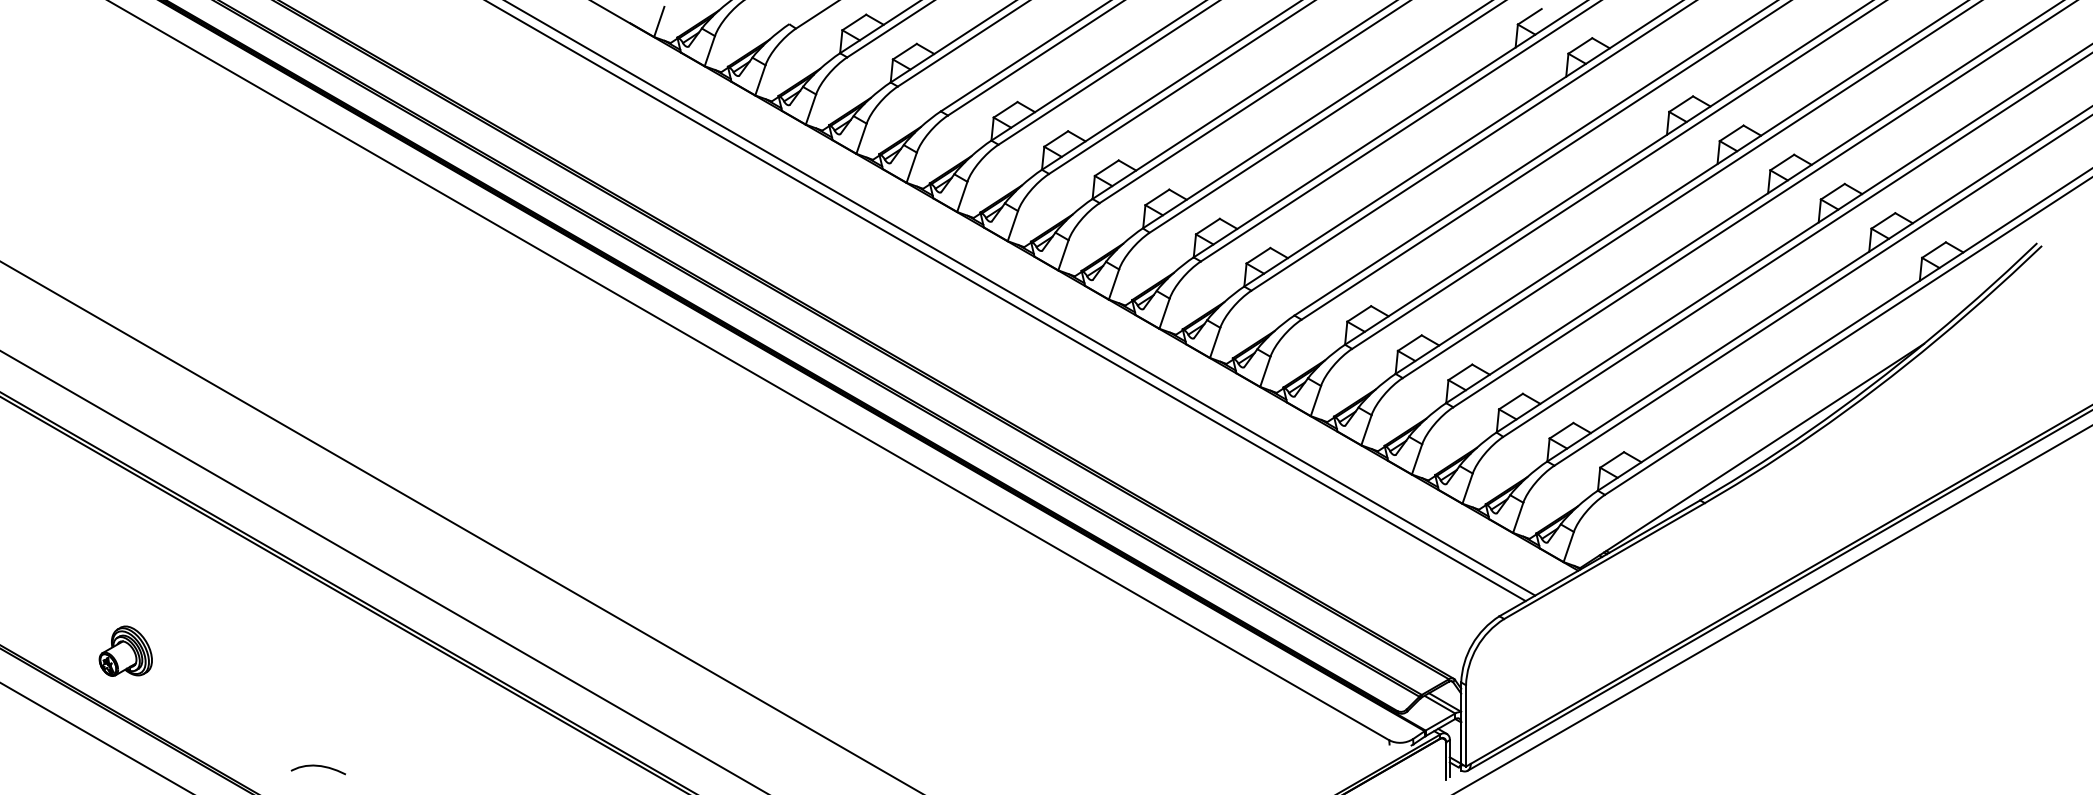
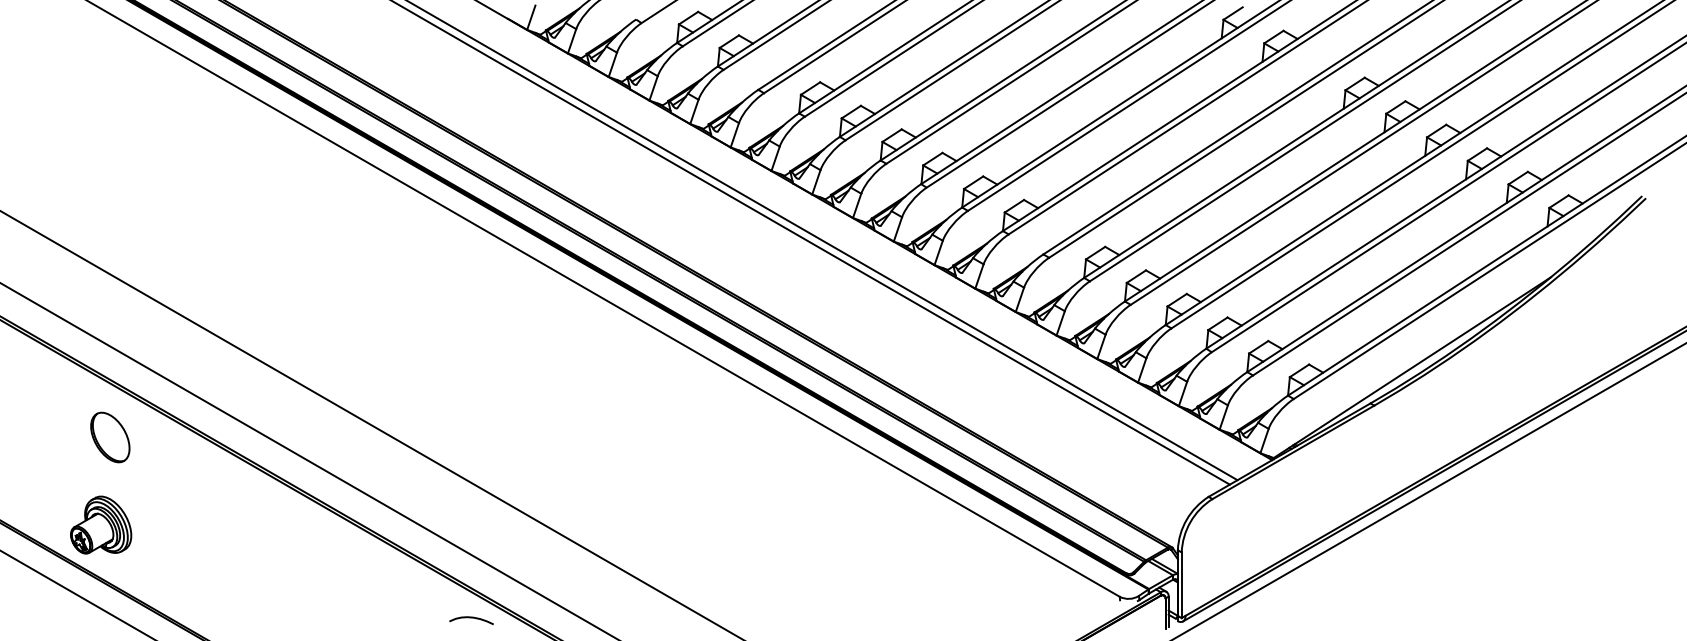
part: (137, 542) -> (110, 437), added
part: (126, 650) -> (101, 524), size x1.43
curve: (318, 767) -> (471, 618), moved

